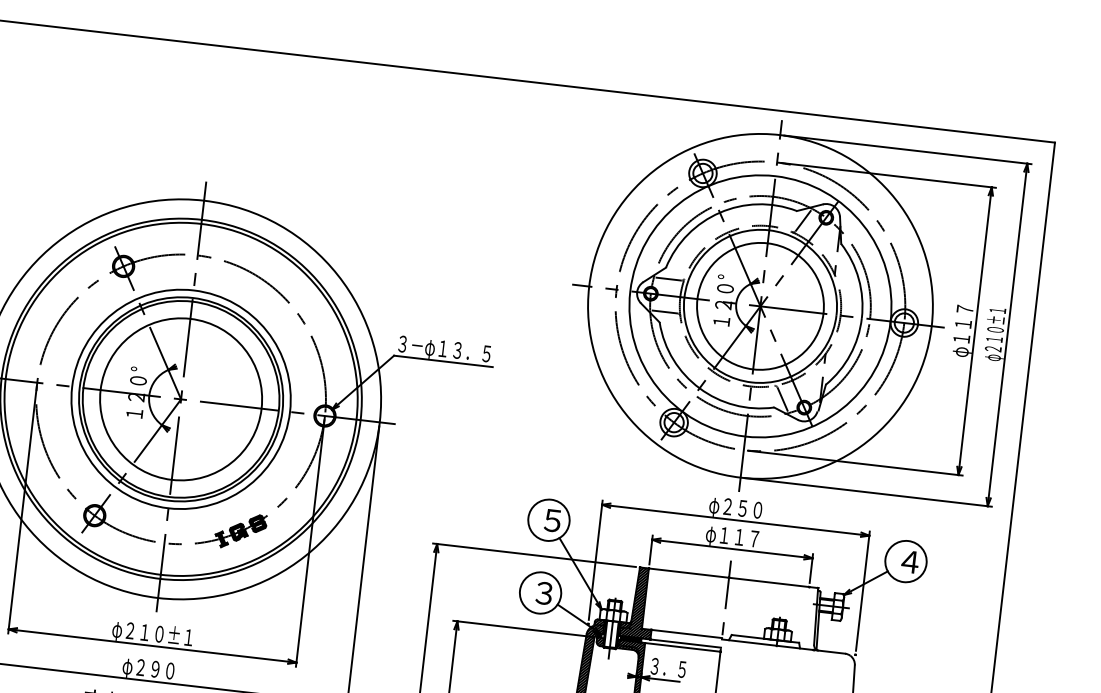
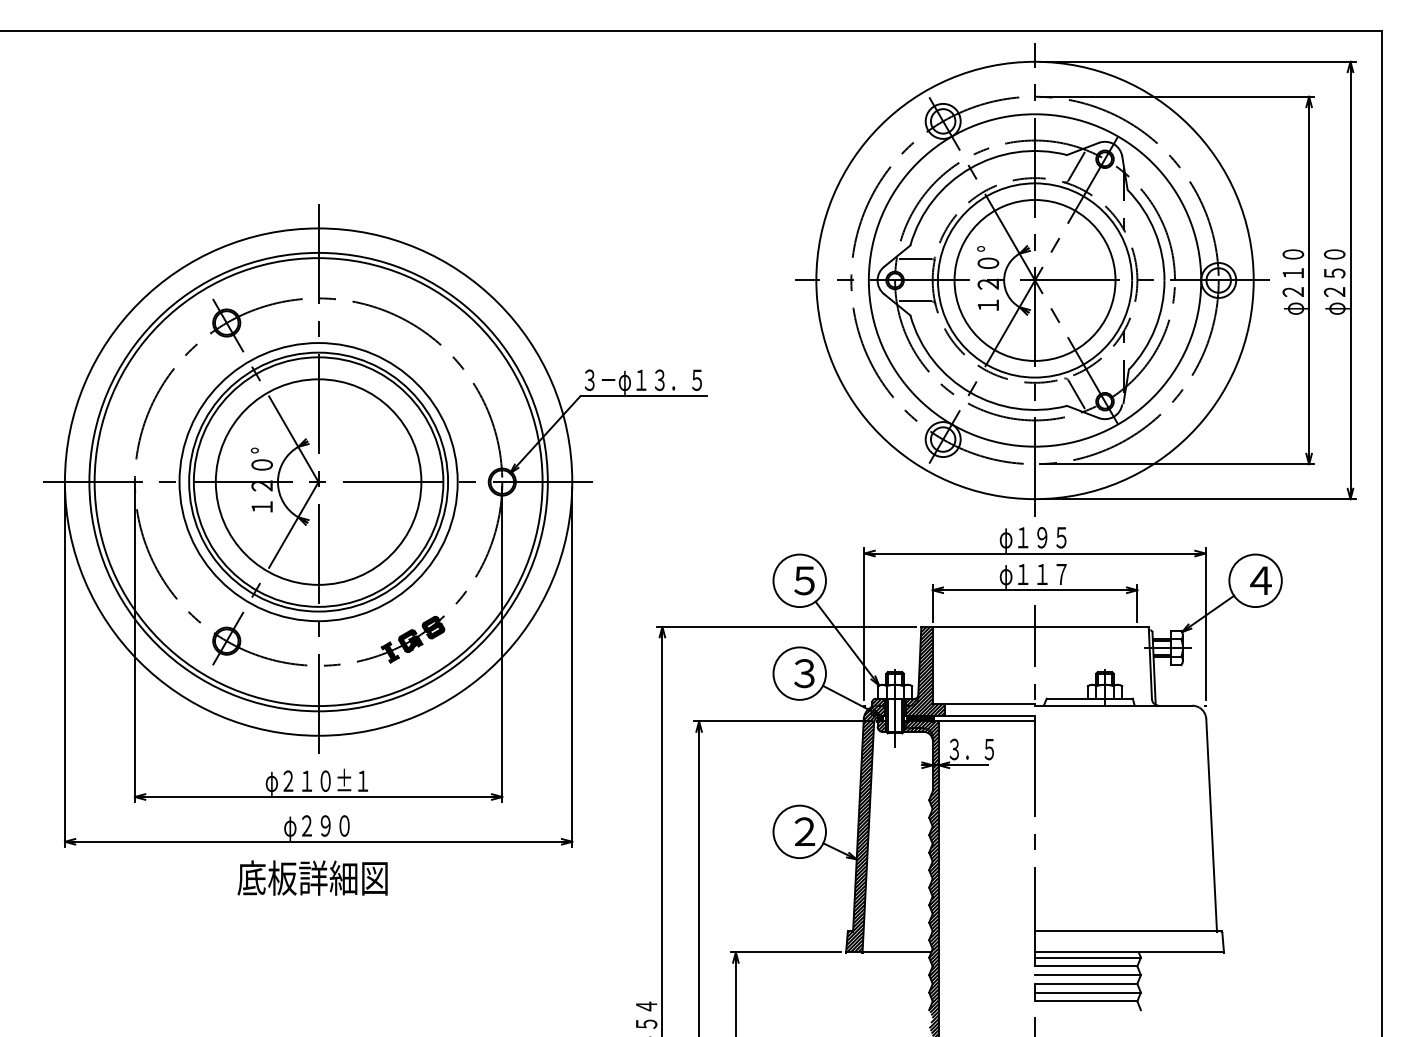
text: (963, 323) -> (1293, 272), φ１１７ -> φ２１０
text: (995, 334) -> (1335, 281), φ２１０±１ -> φ２５０
text: (743, 508) -> (1042, 537), φ２５０ -> φ１９５

